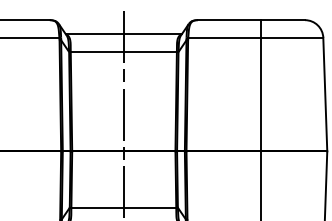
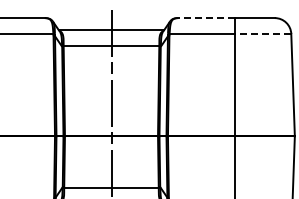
line: (229, 20) -> (206, 18), solid -> dashed
line: (291, 37) -> (262, 33), solid -> dashed

